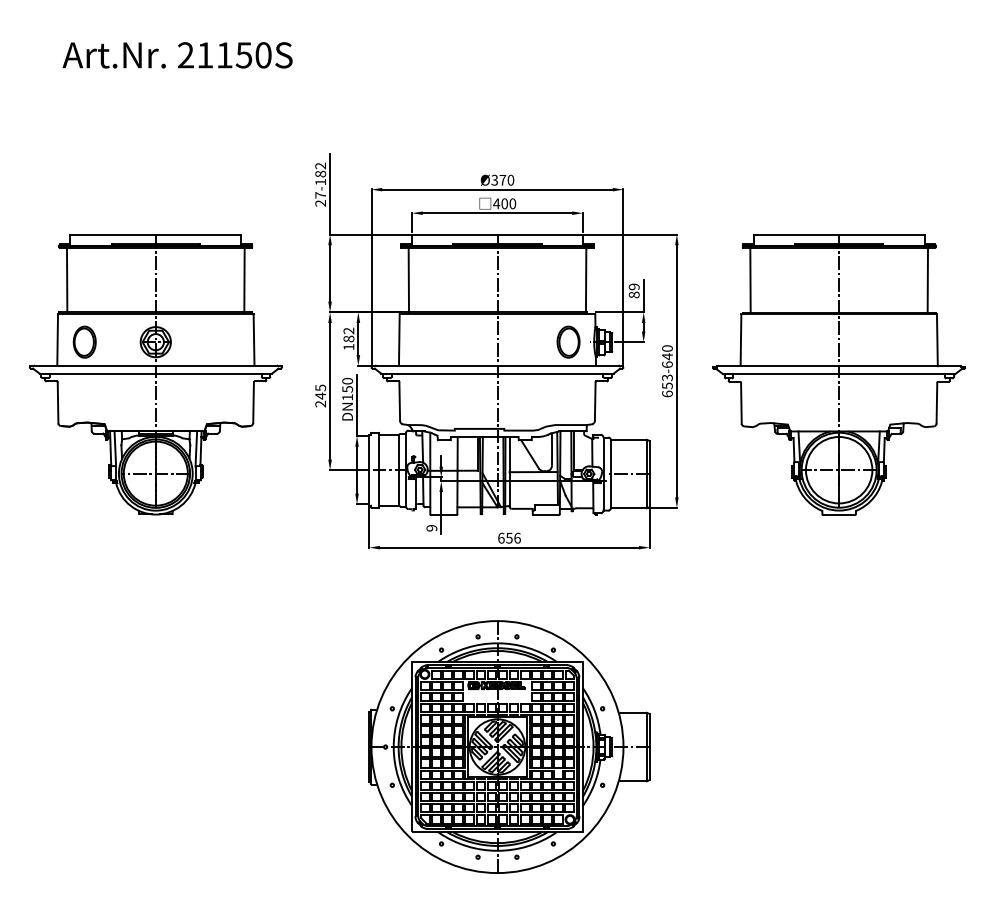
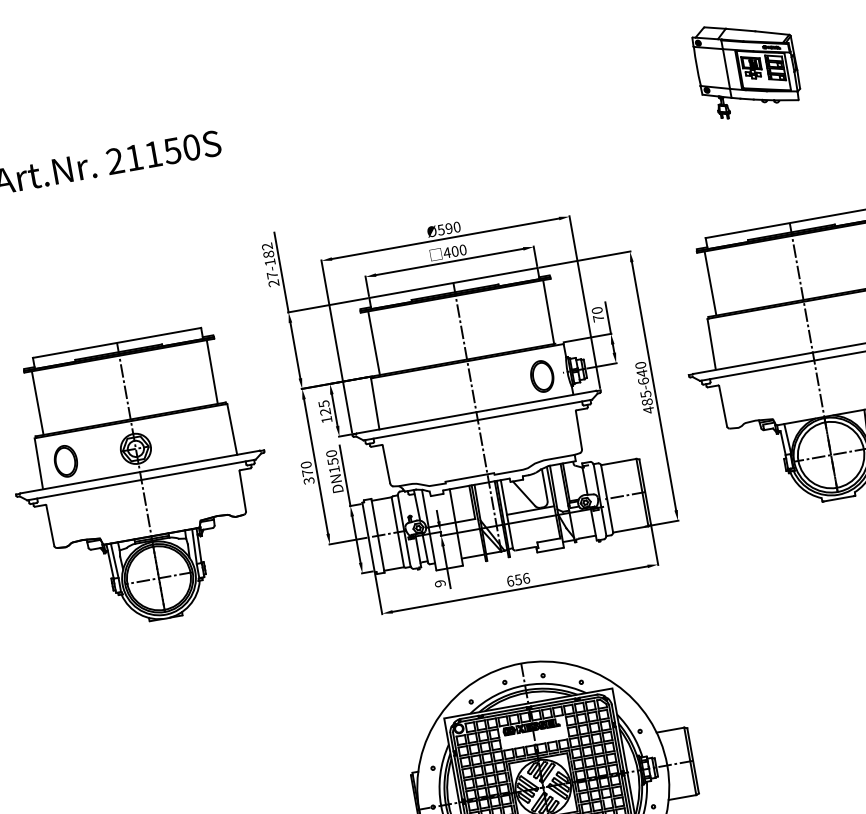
part: (824, 73) -> (747, 67), added
text: (498, 179) -> (444, 228), Ø370 -> Ø590
text: (633, 290) -> (597, 314), 89 -> 70
text: (348, 334) -> (324, 407), 182 -> 125
text: (667, 385) -> (647, 401), 653-640 -> 485-640
text: (320, 395) -> (307, 472), 245 -> 370

